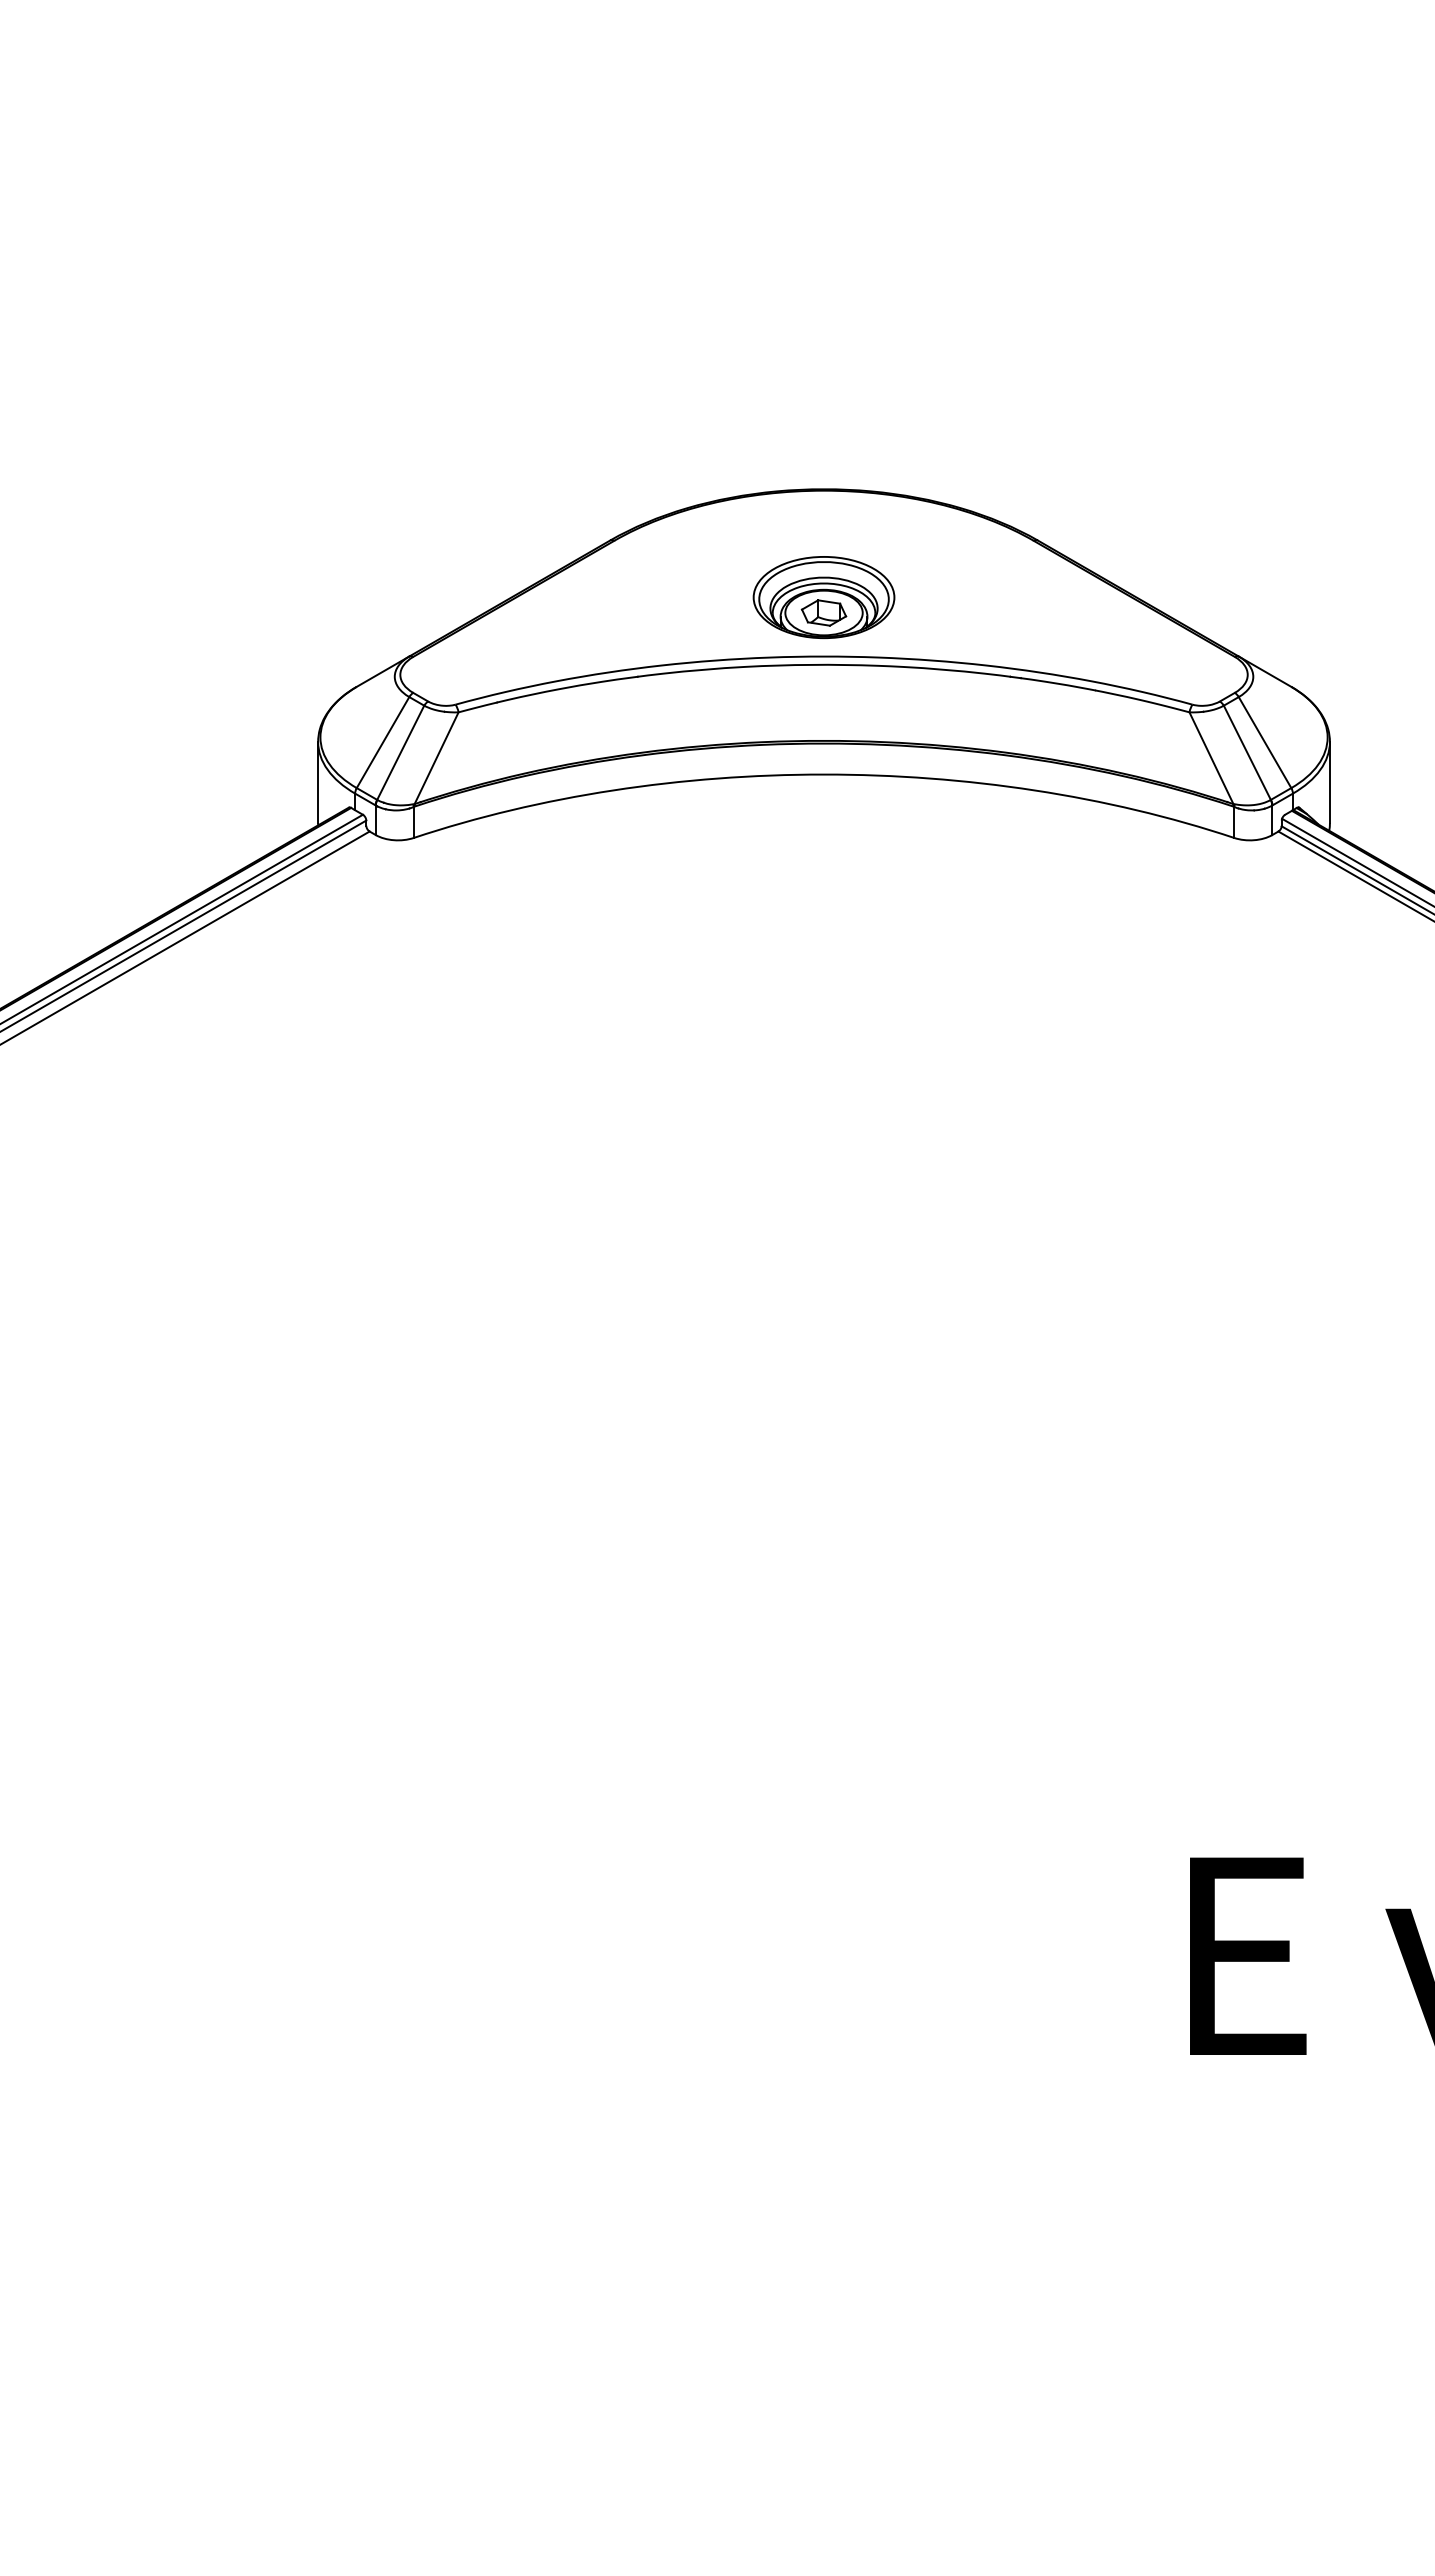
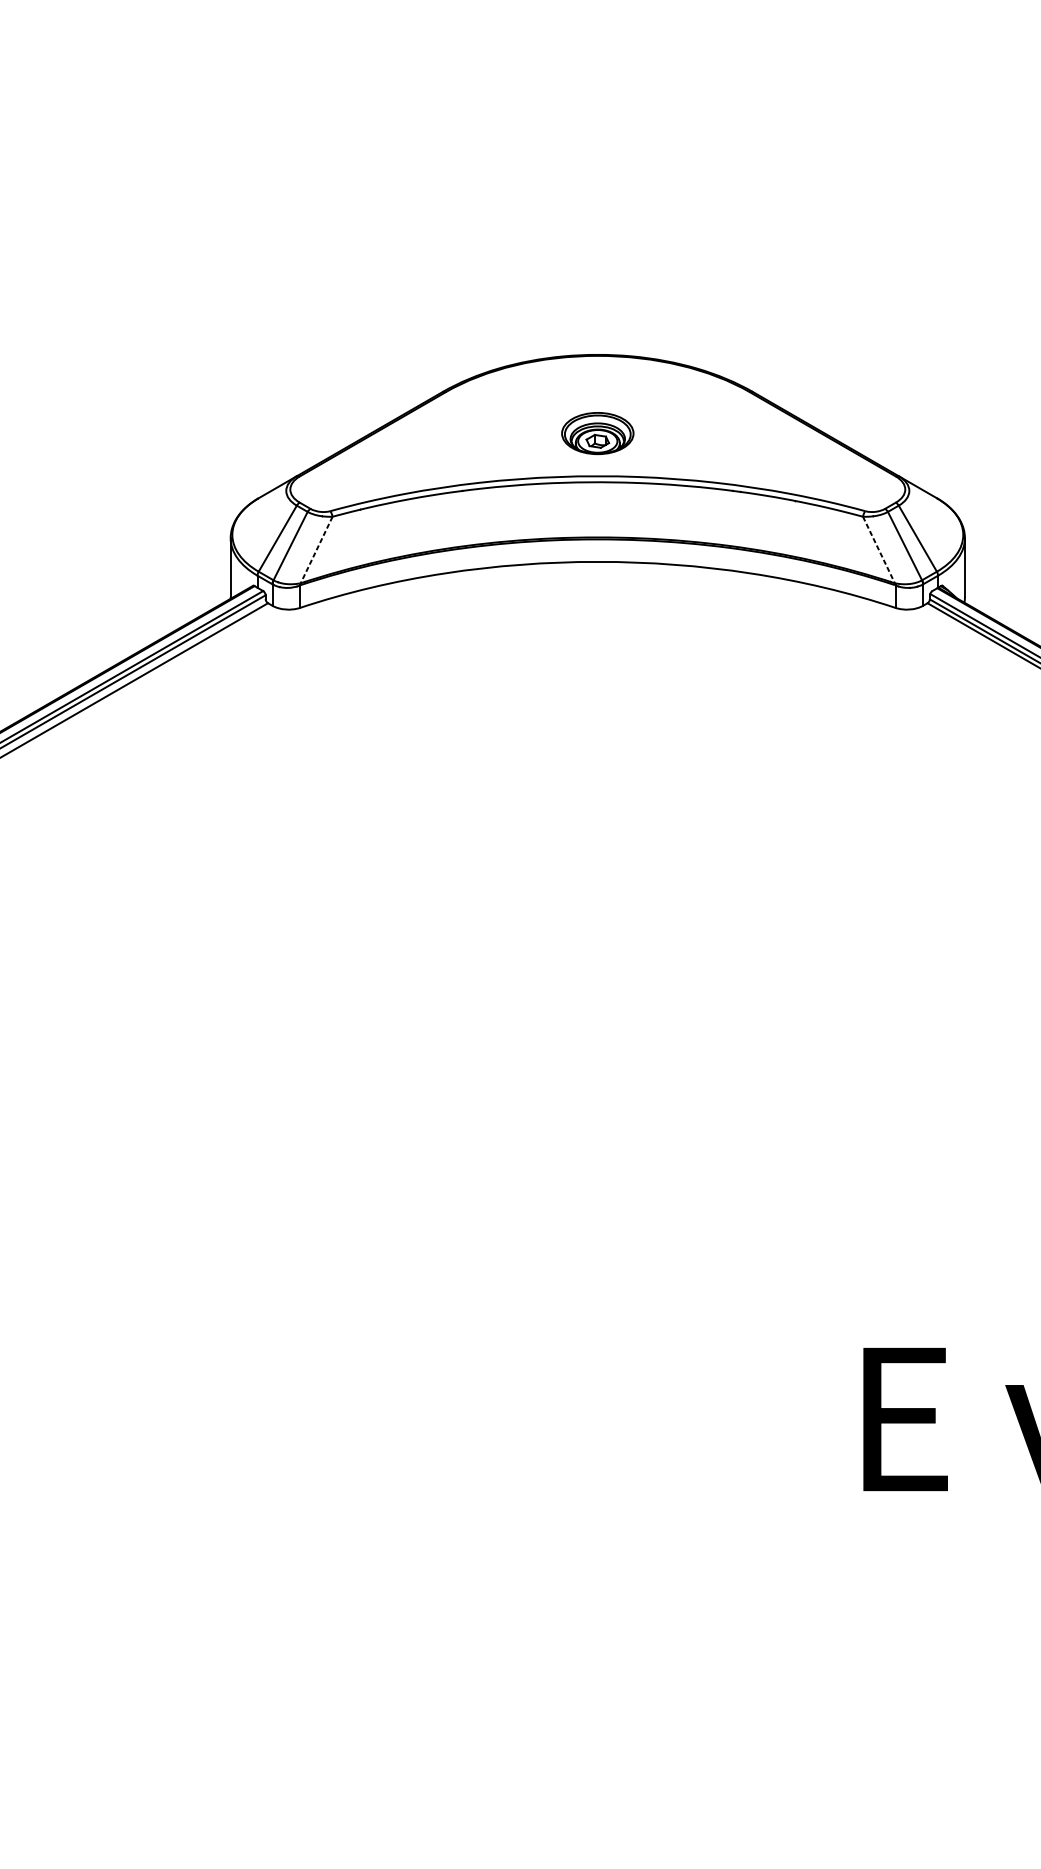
part: (823, 597) -> (597, 433), size x0.7
line: (436, 758) -> (316, 550), solid -> dashed
line: (1211, 758) -> (878, 550), solid -> dashed

